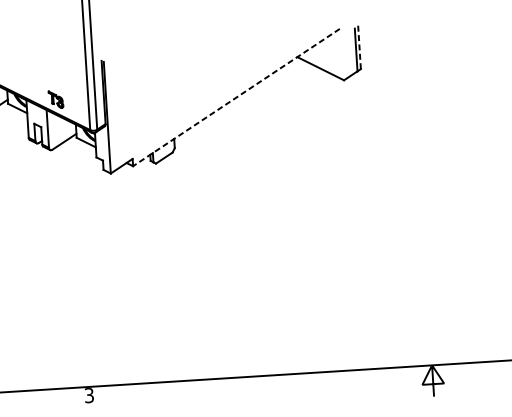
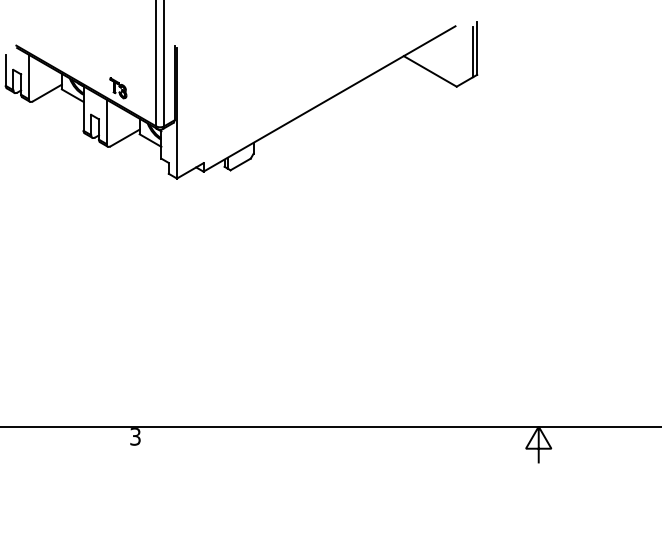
line: (359, 46) -> (477, 48), dashed -> solid
line: (236, 98) -> (329, 99), dashed -> solid

